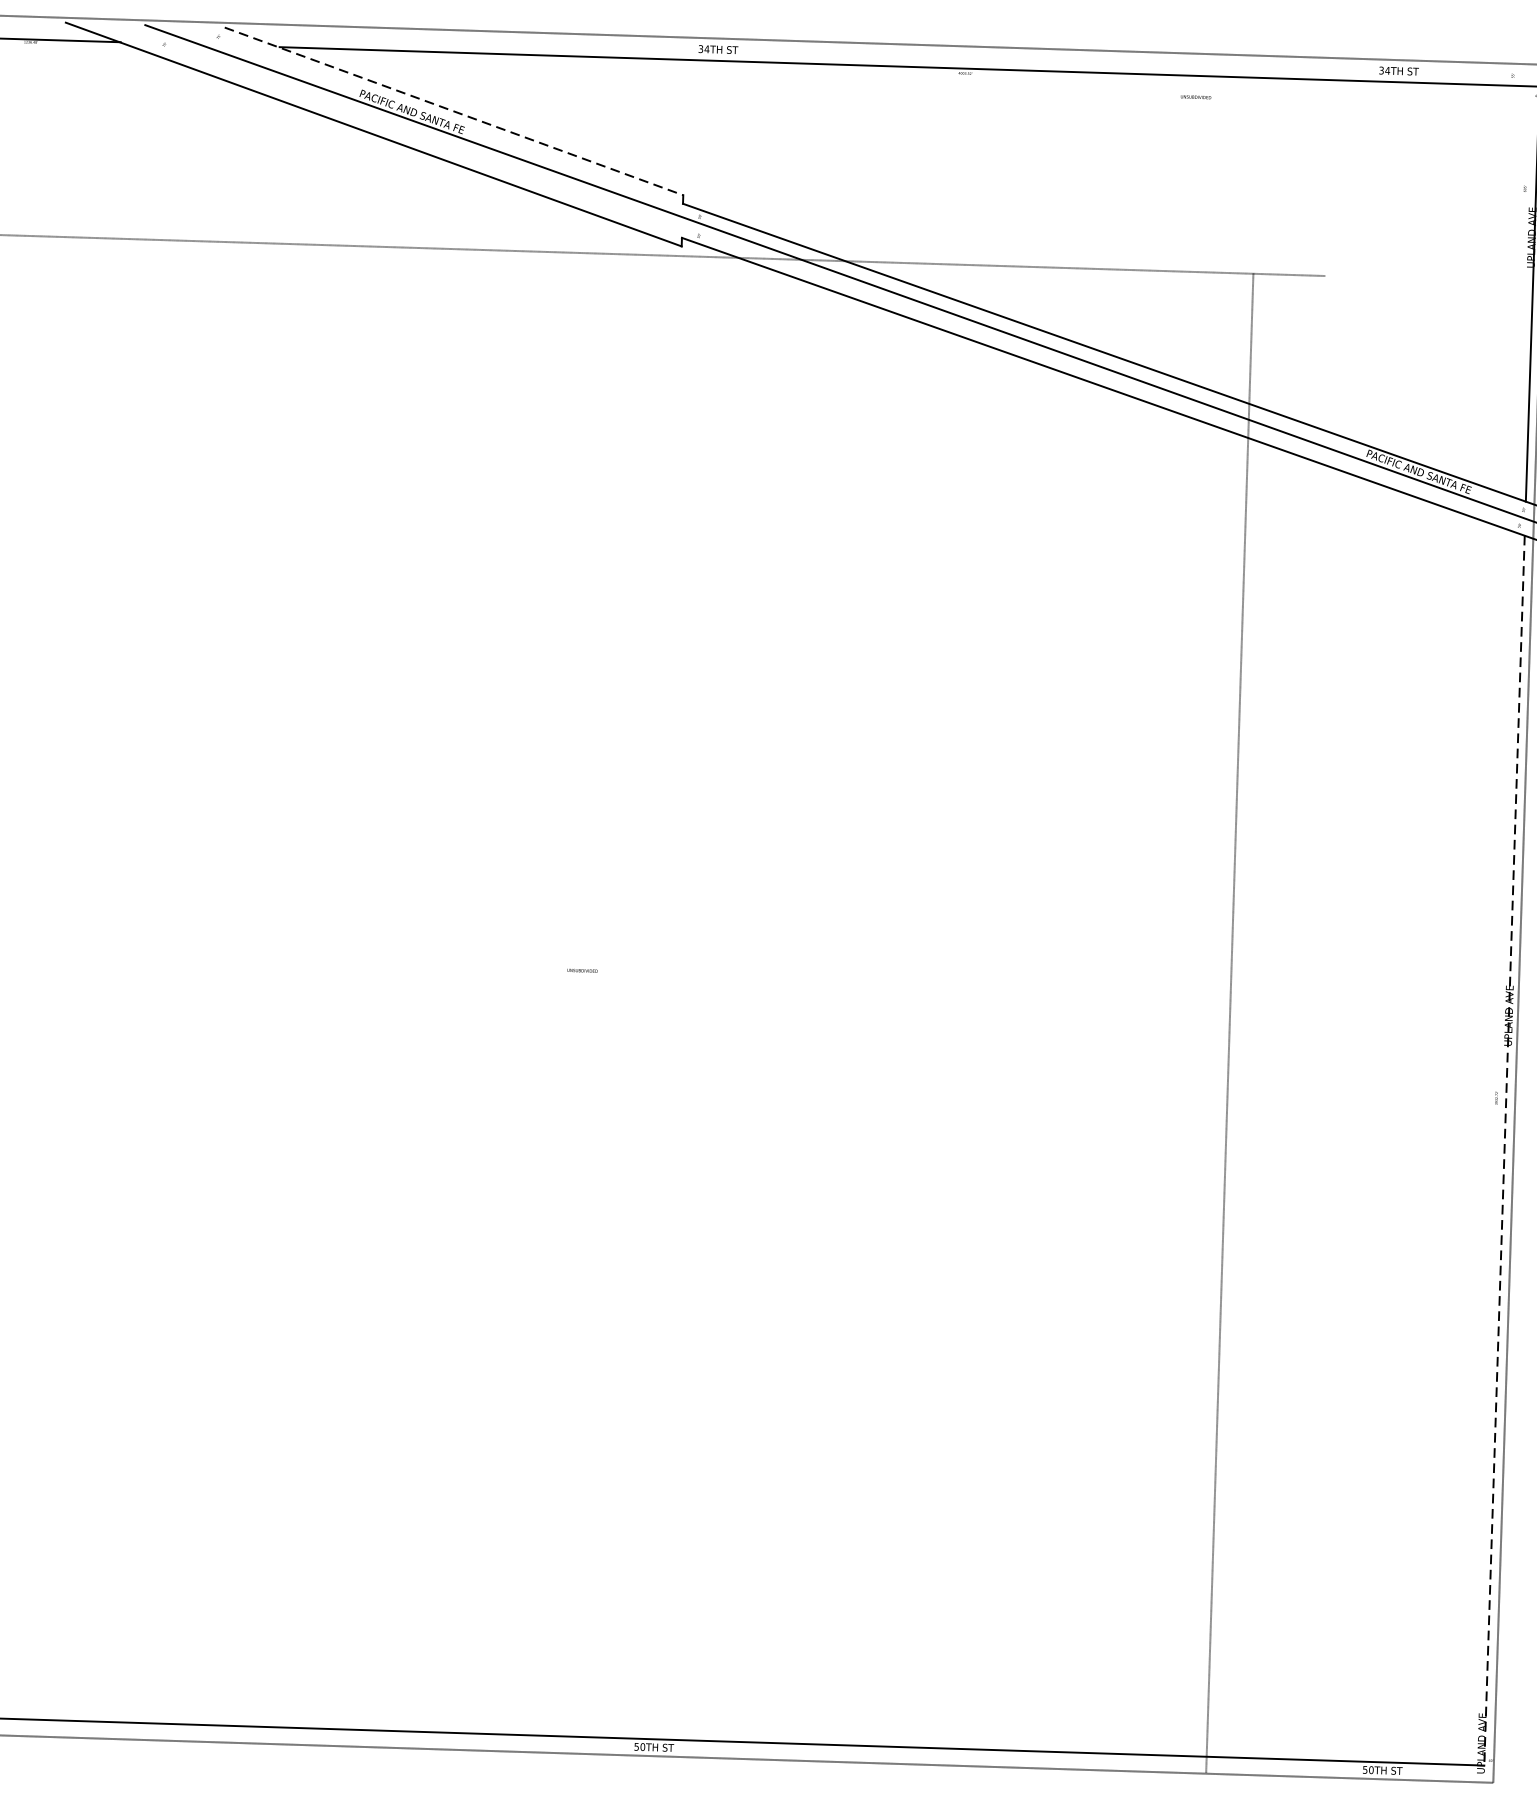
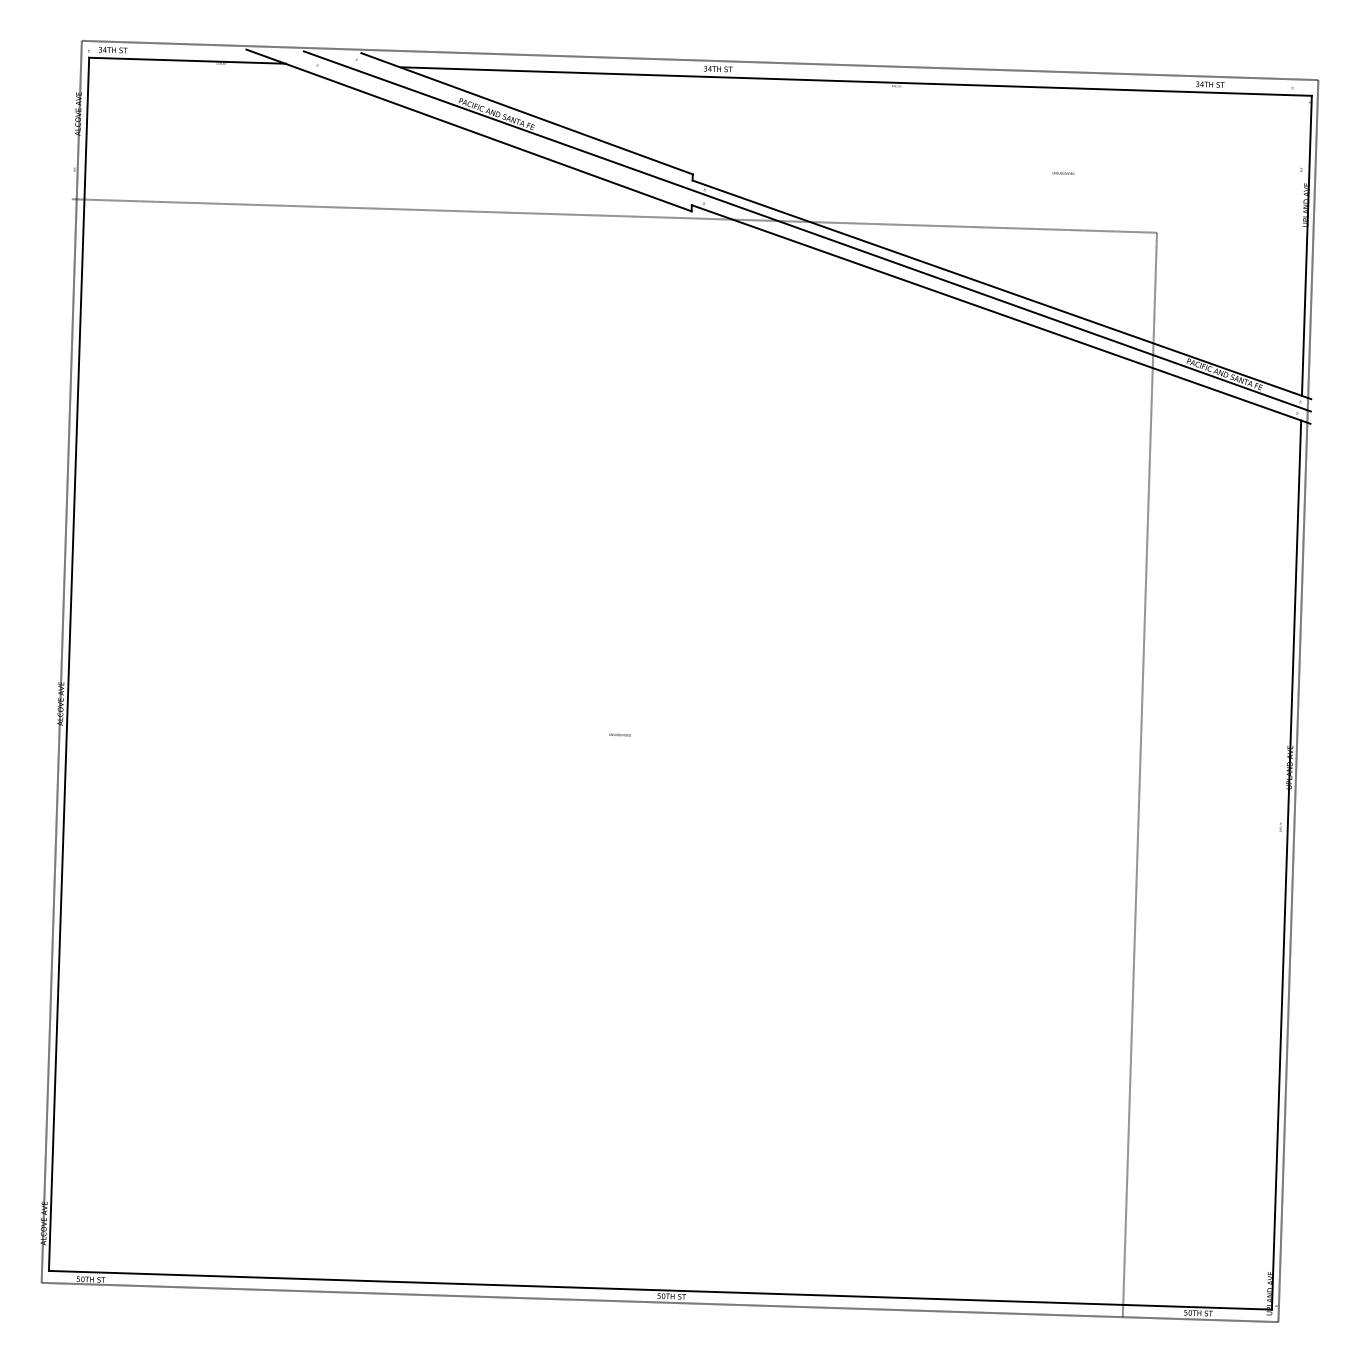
text: (1196, 97) -> (1063, 173), moved
line: (454, 111) -> (527, 113), dashed -> solid
line: (1229, 1022) -> (1139, 774), moved
line: (1504, 1151) -> (1286, 865), dashed -> solid

